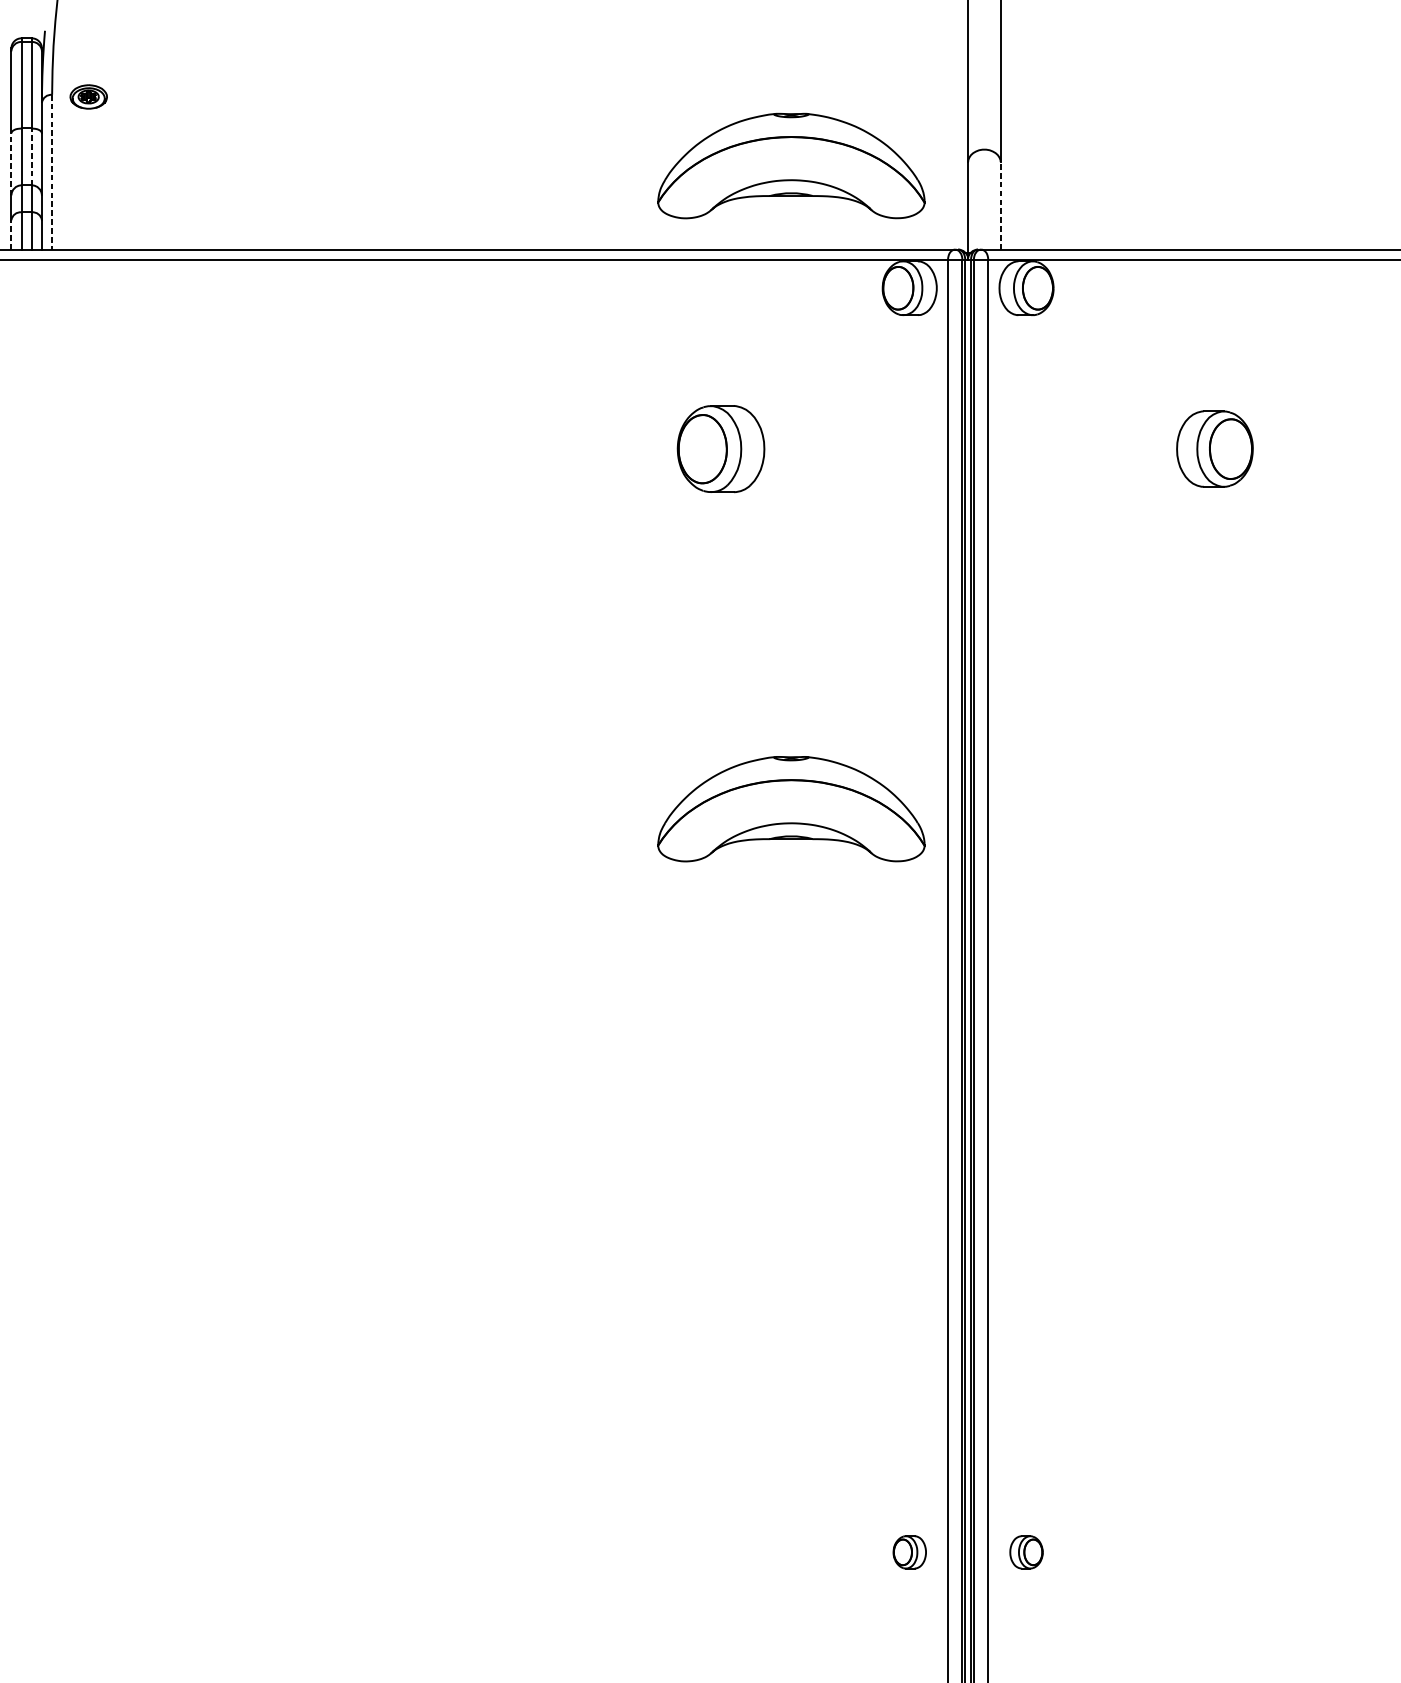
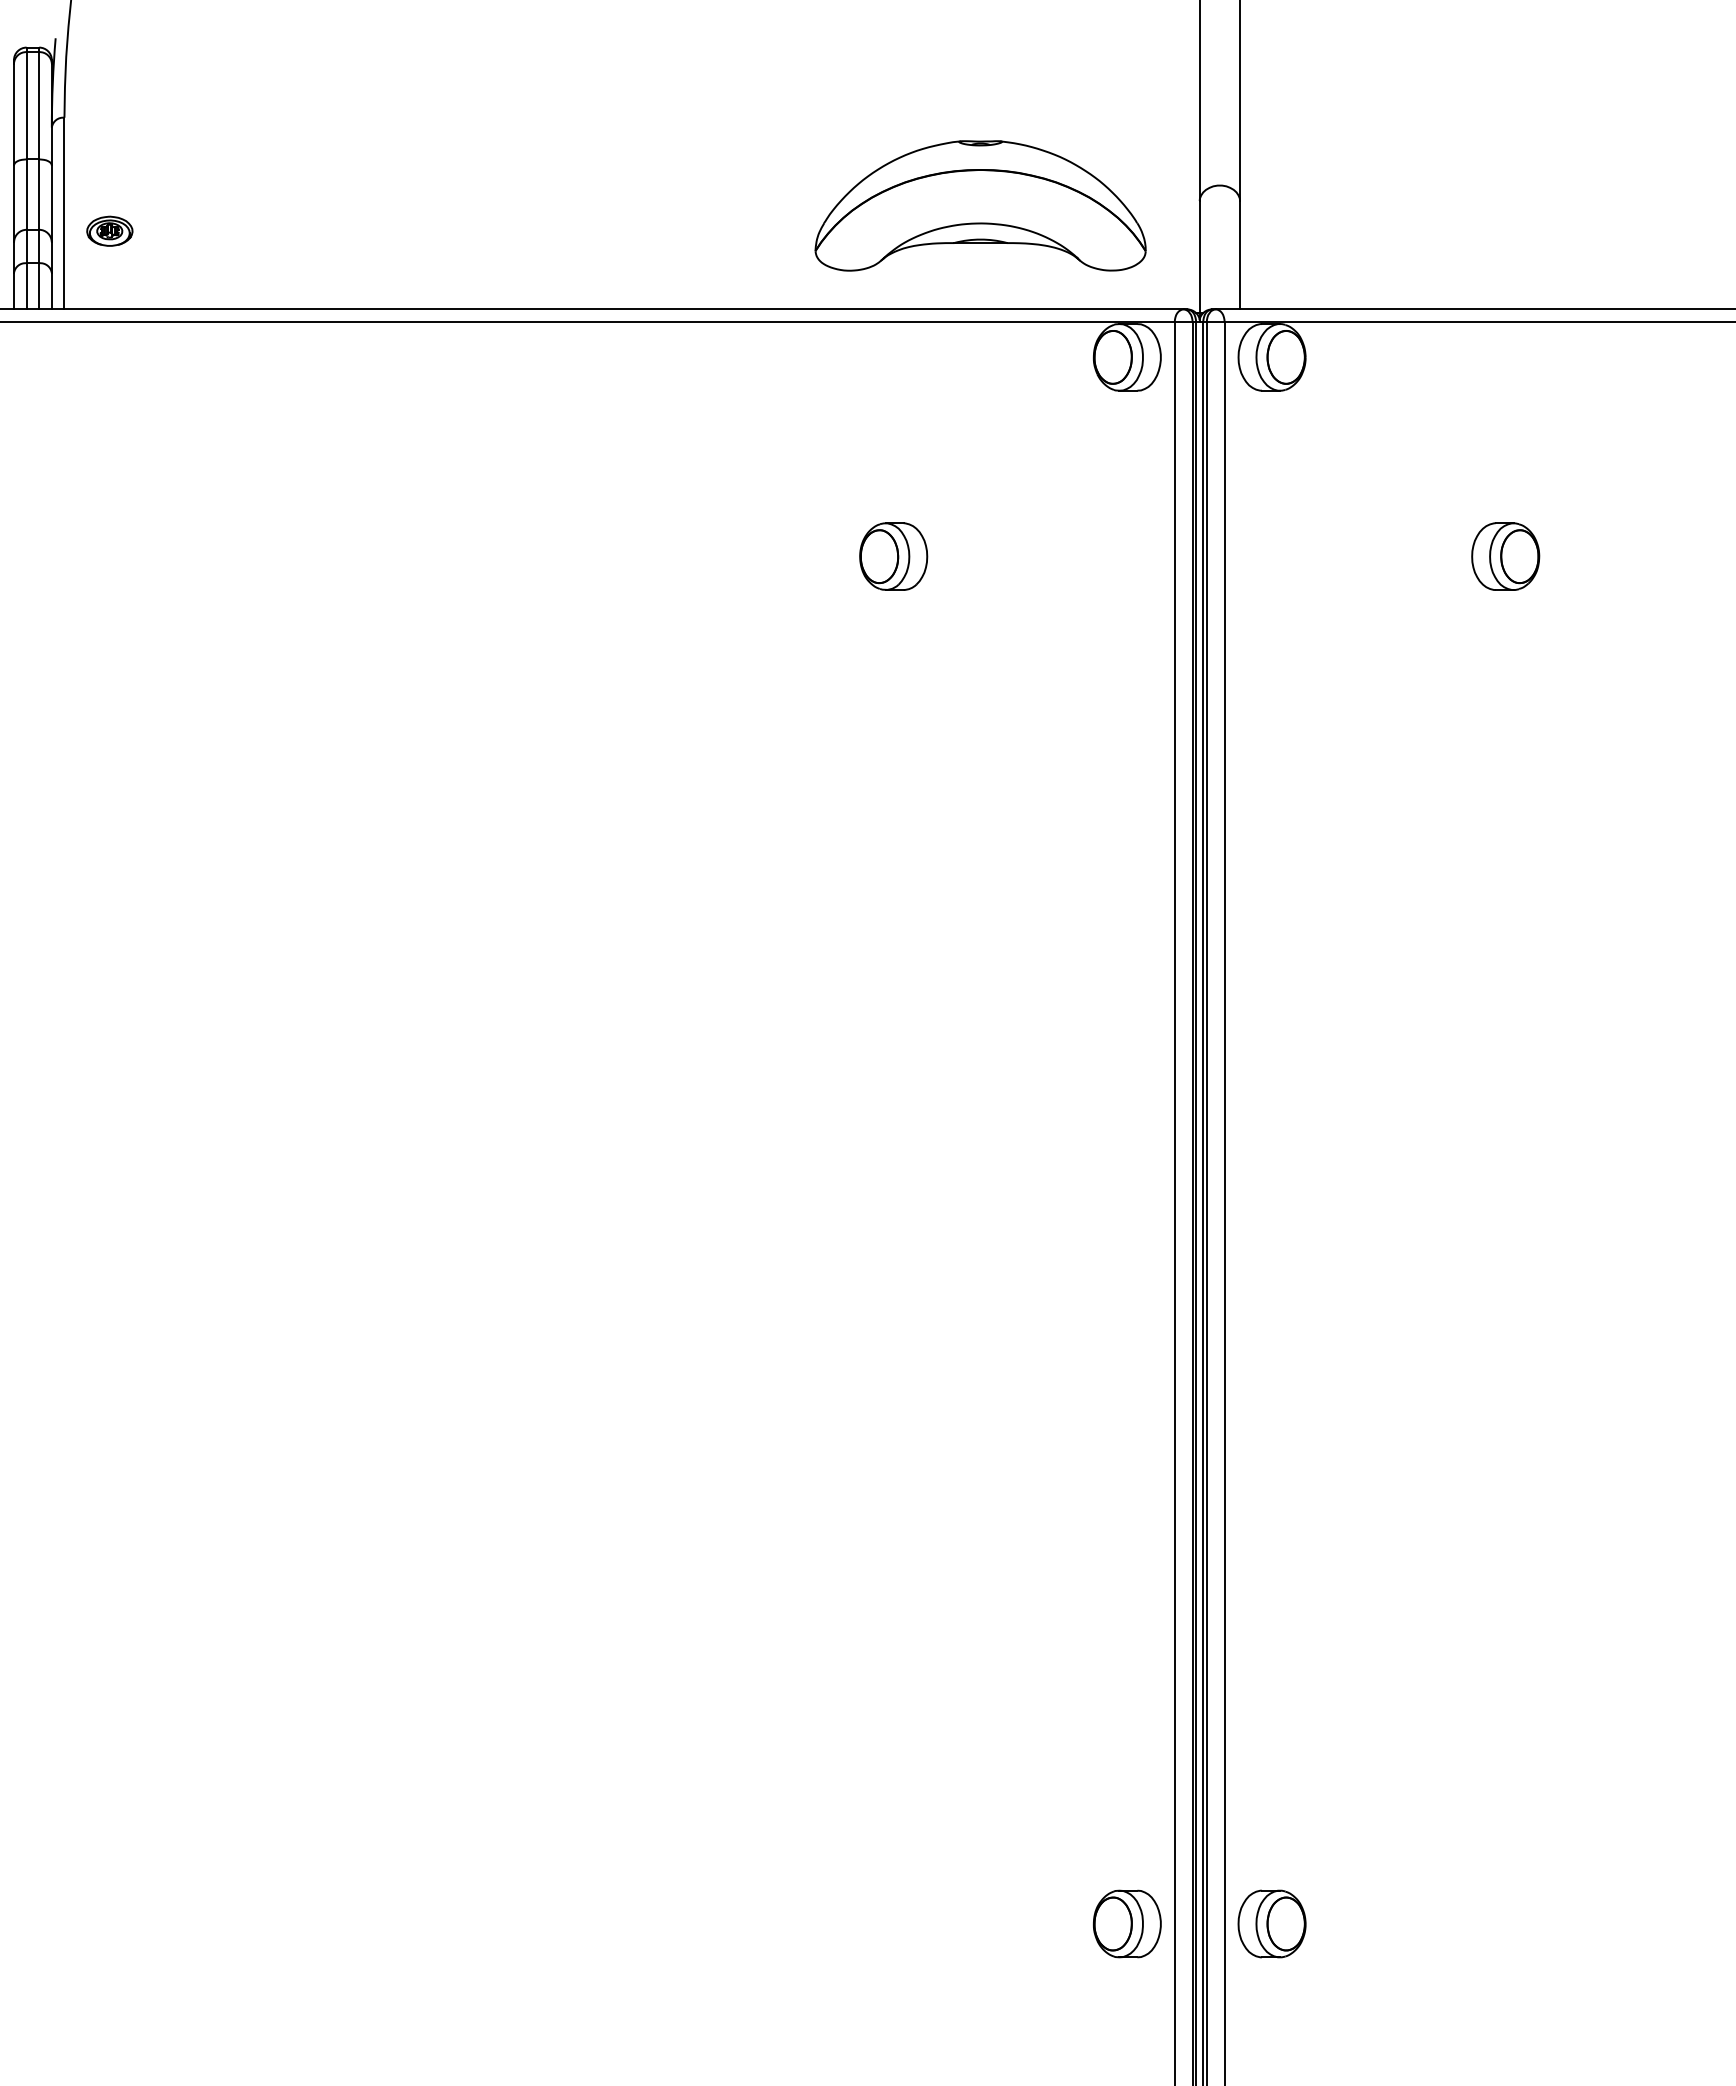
part: (88, 96) -> (109, 230), moved
line: (31, 156) -> (39, 194), dashed -> solid
line: (11, 164) -> (14, 203), dashed -> solid
line: (52, 172) -> (64, 213), dashed -> solid
line: (1001, 205) -> (1240, 254), dashed -> solid
line: (11, 234) -> (14, 290), dashed -> solid
part: (721, 448) -> (893, 556), size x0.62
part: (1214, 448) -> (1505, 556), size x0.71
part: (791, 808) -> (980, 1002), removed
part: (909, 1551) -> (1127, 1923), size x1.67
part: (1026, 1551) -> (1271, 1923), size x1.67

